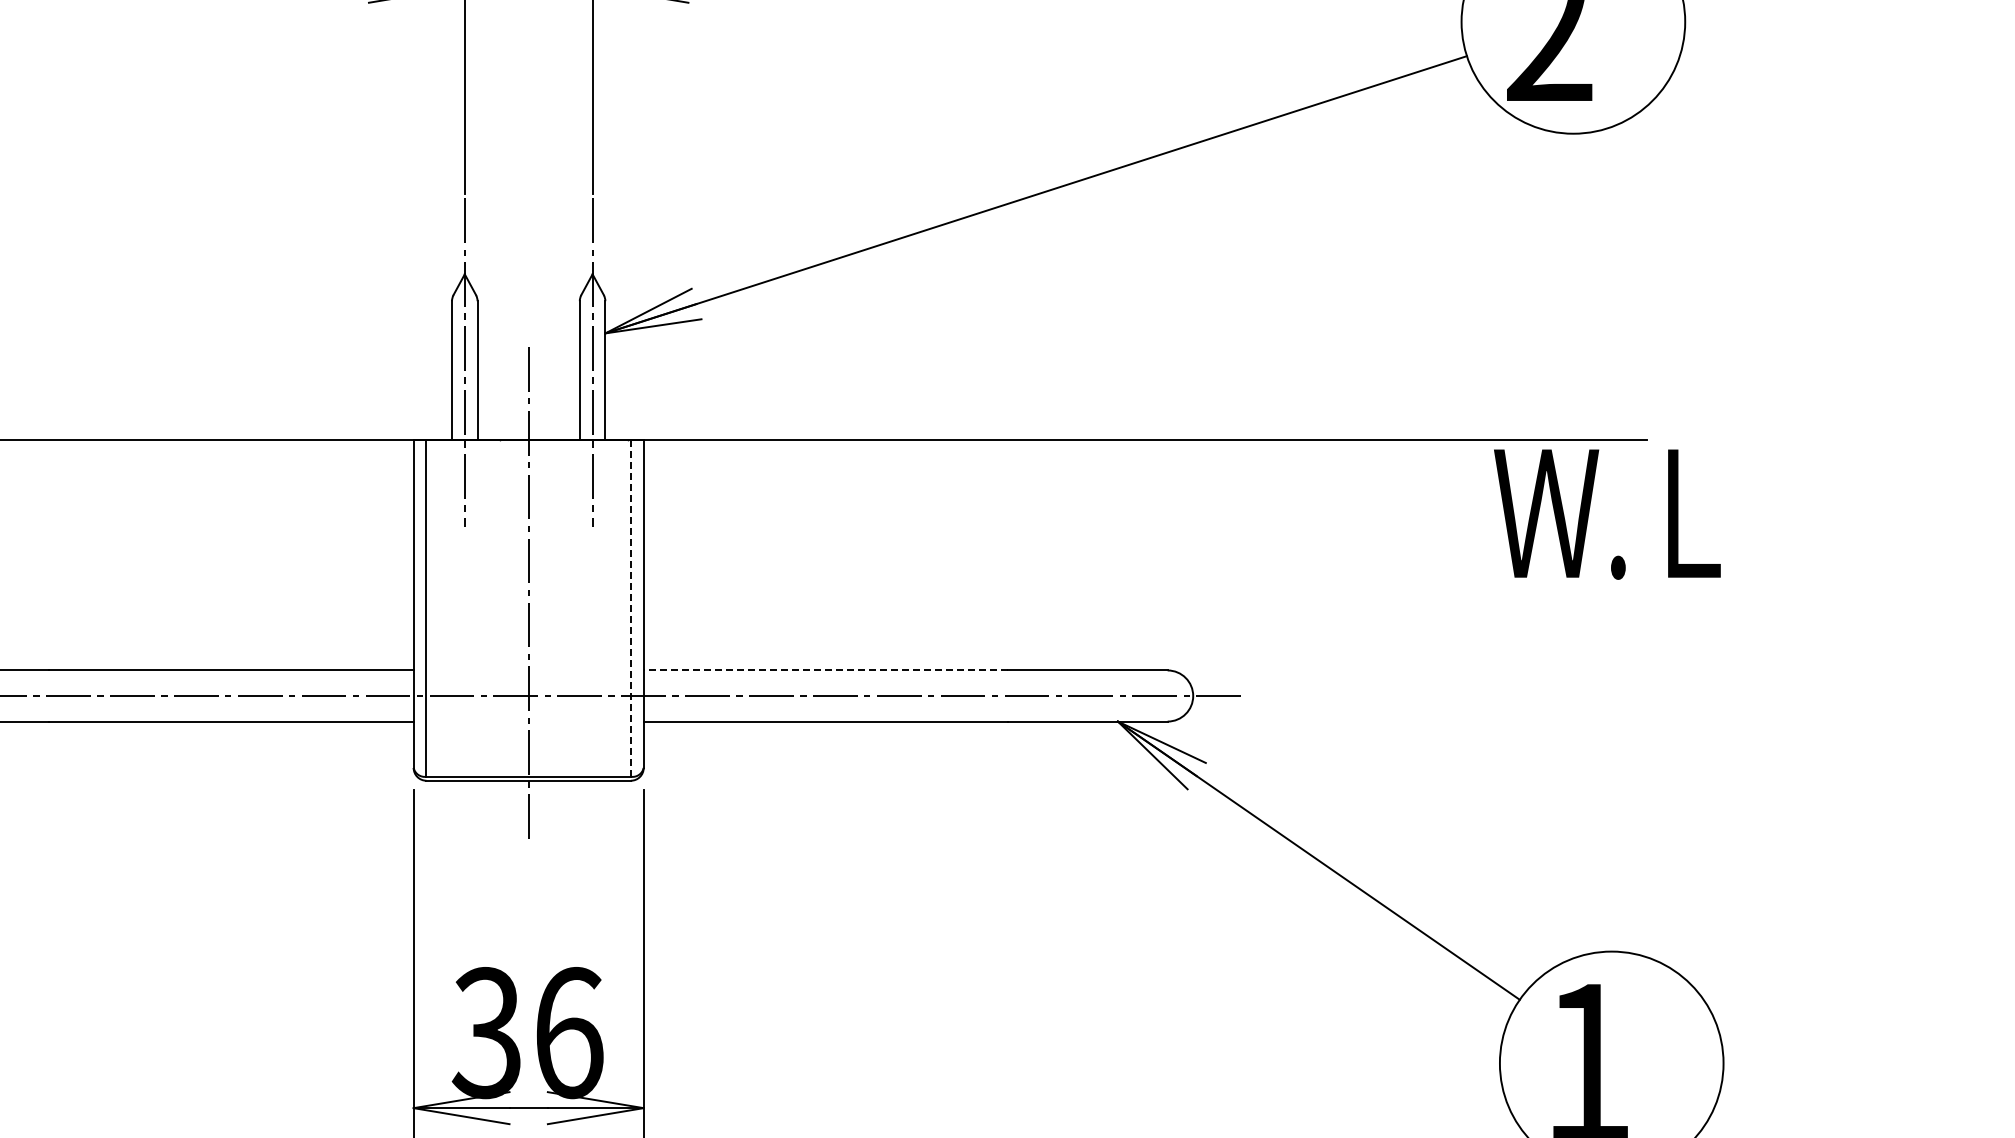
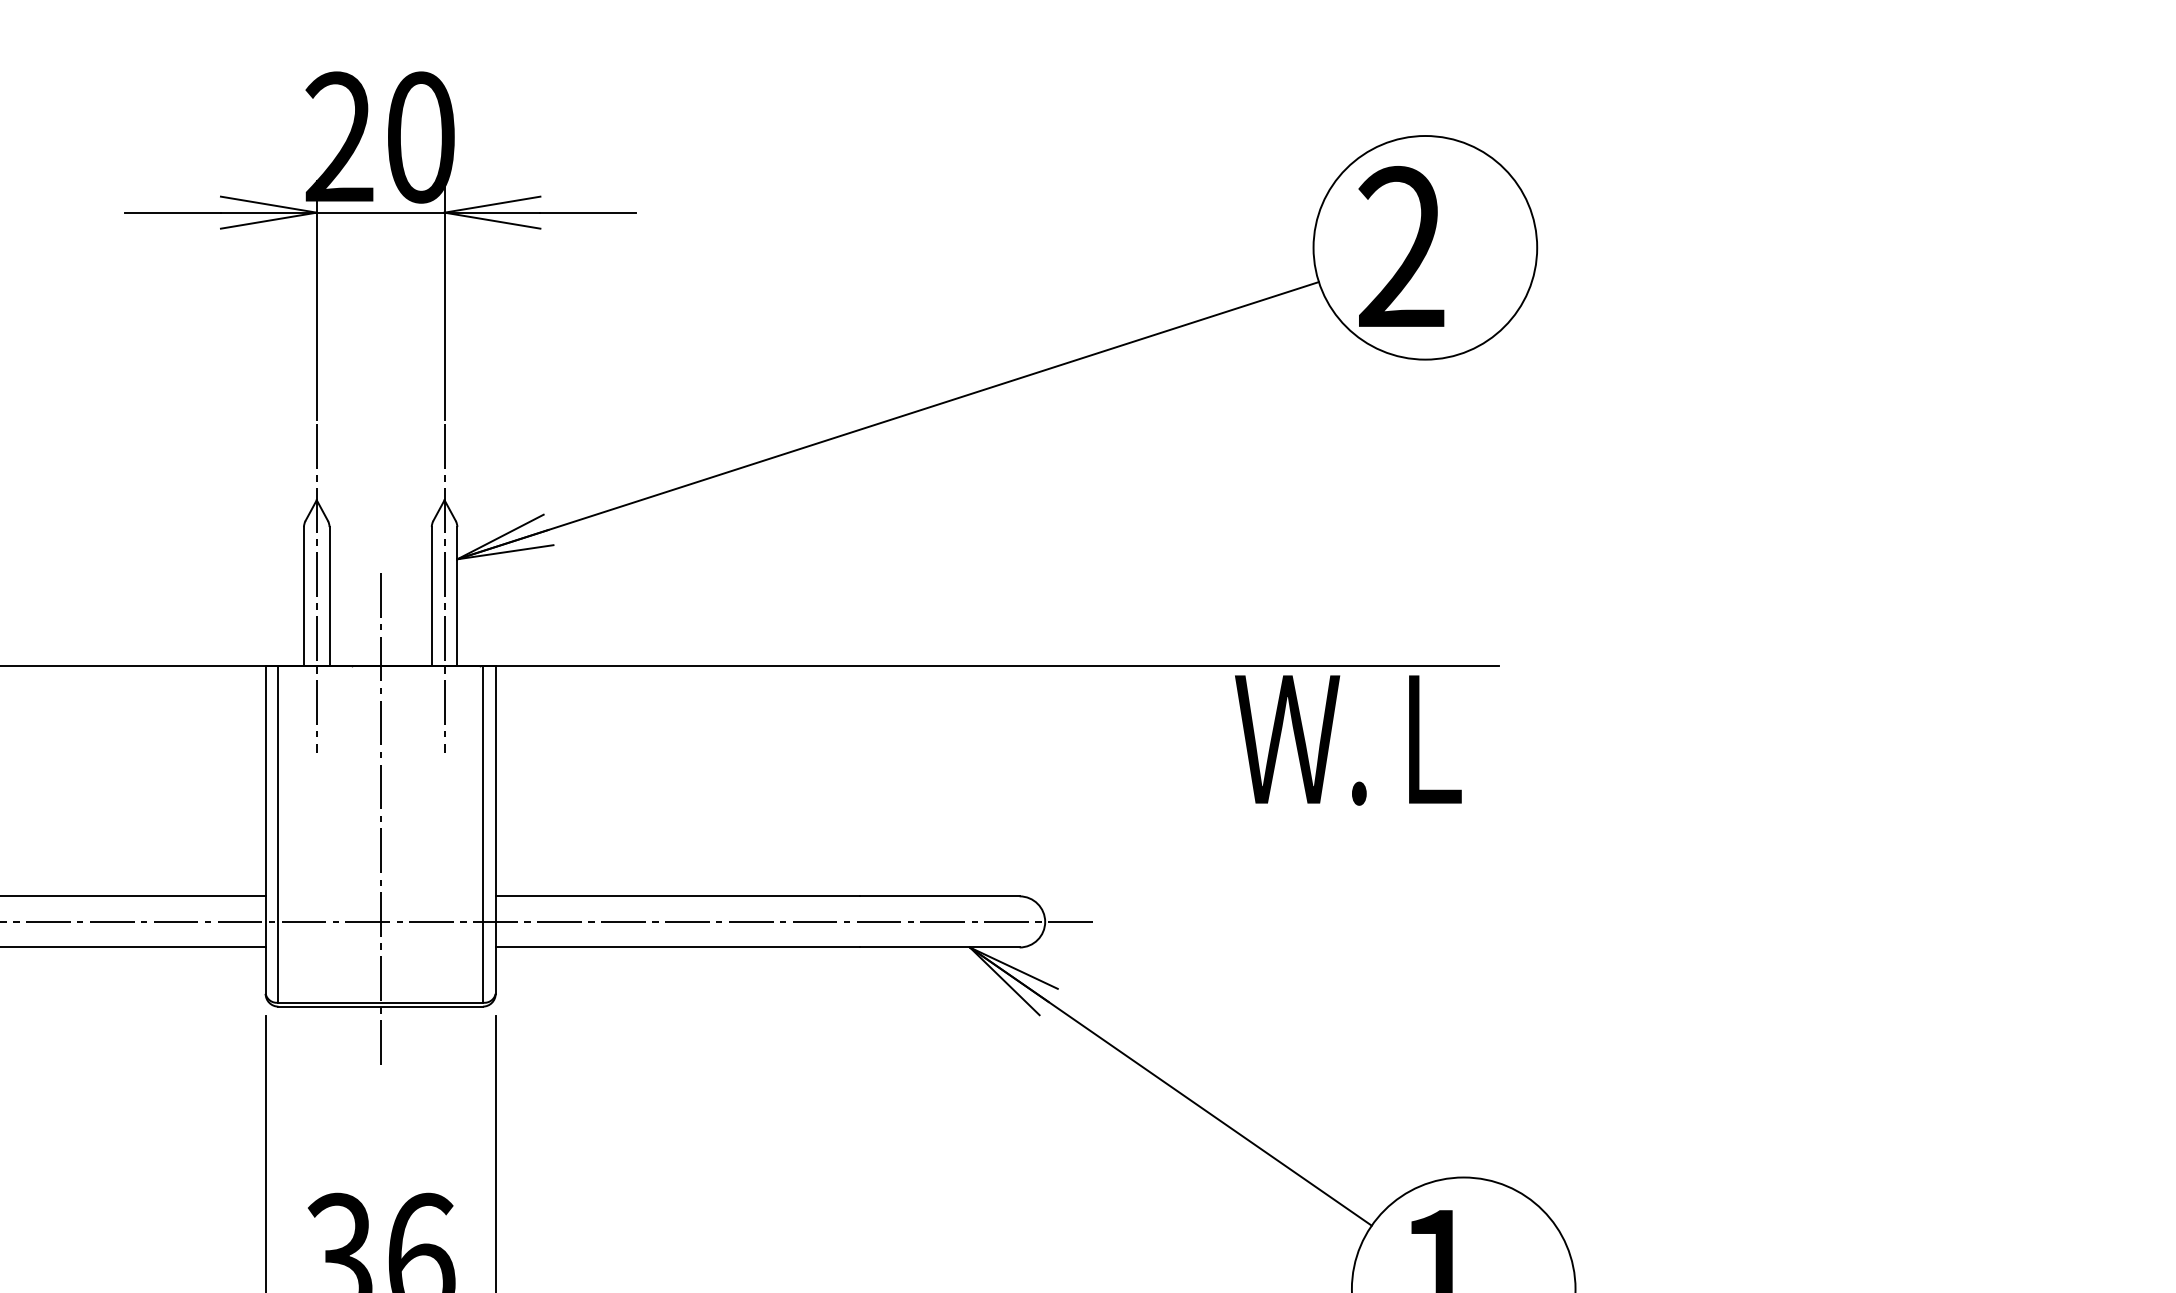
text: (1607, 514) -> (1348, 740), moved
line: (630, 608) -> (482, 834), dashed -> solid
line: (825, 670) -> (677, 896), dashed -> solid

